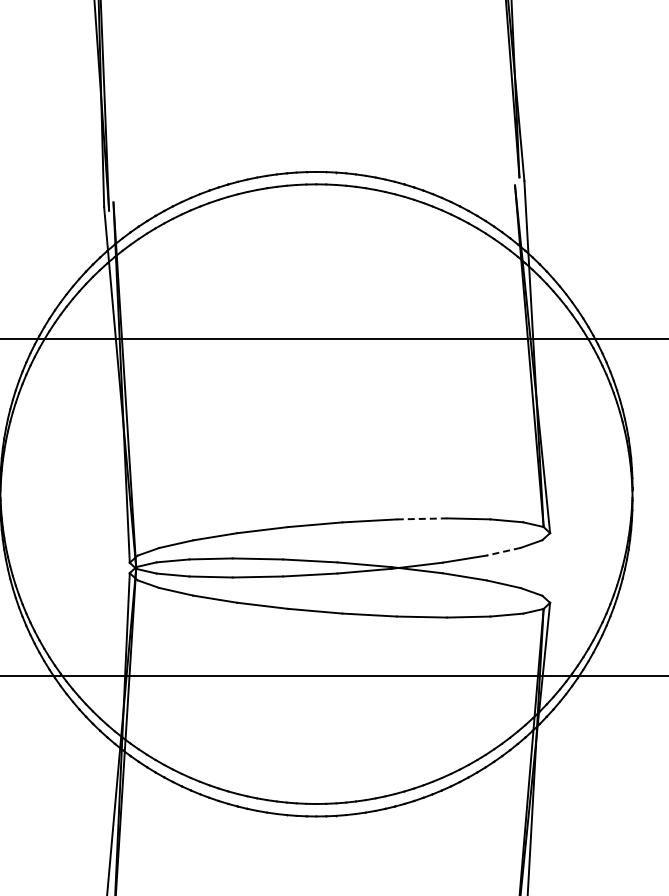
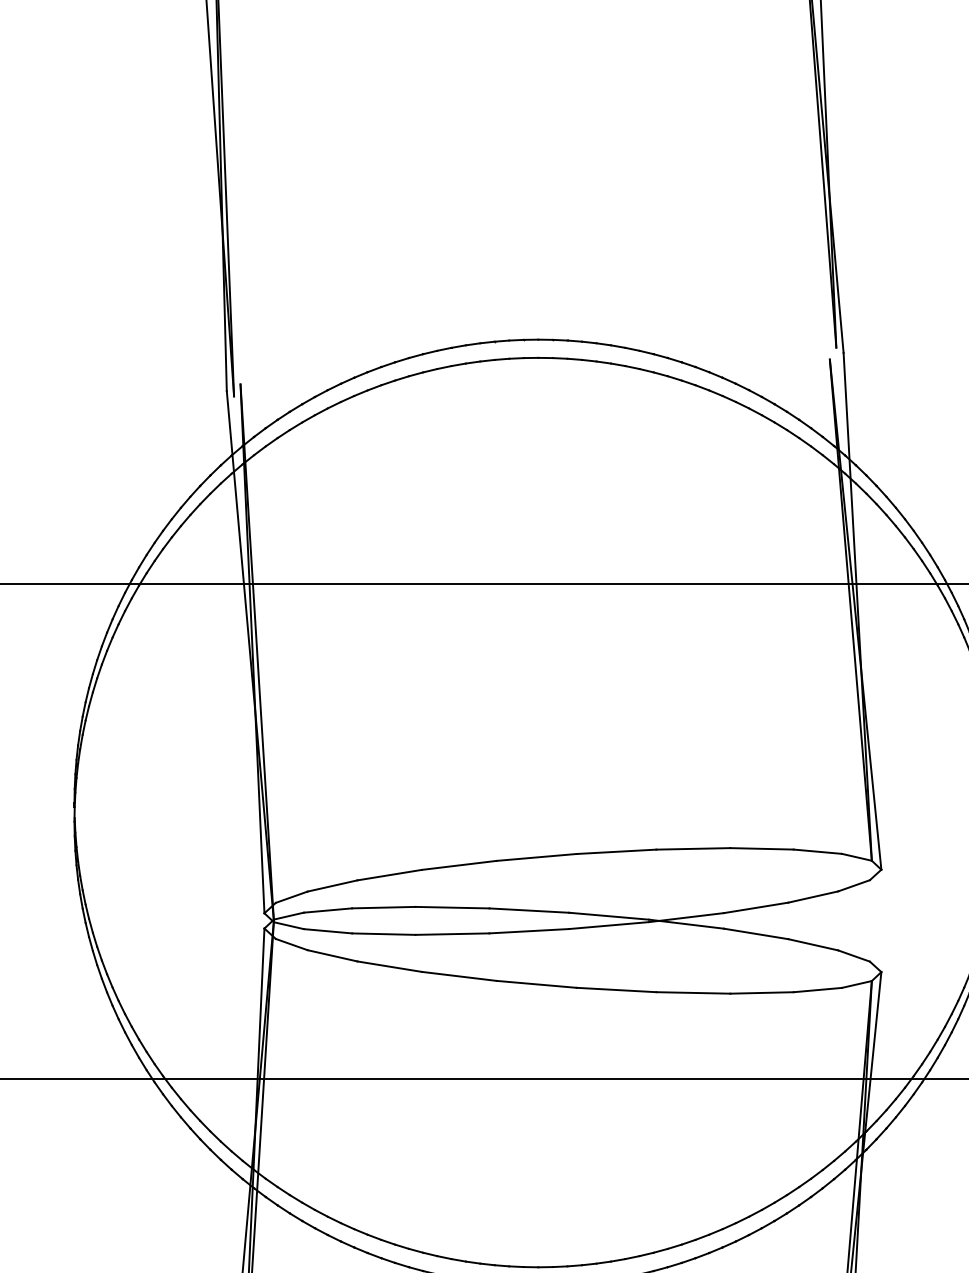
line: (422, 518) -> (694, 848), dashed -> solid
line: (503, 551) -> (812, 896), dashed -> solid

